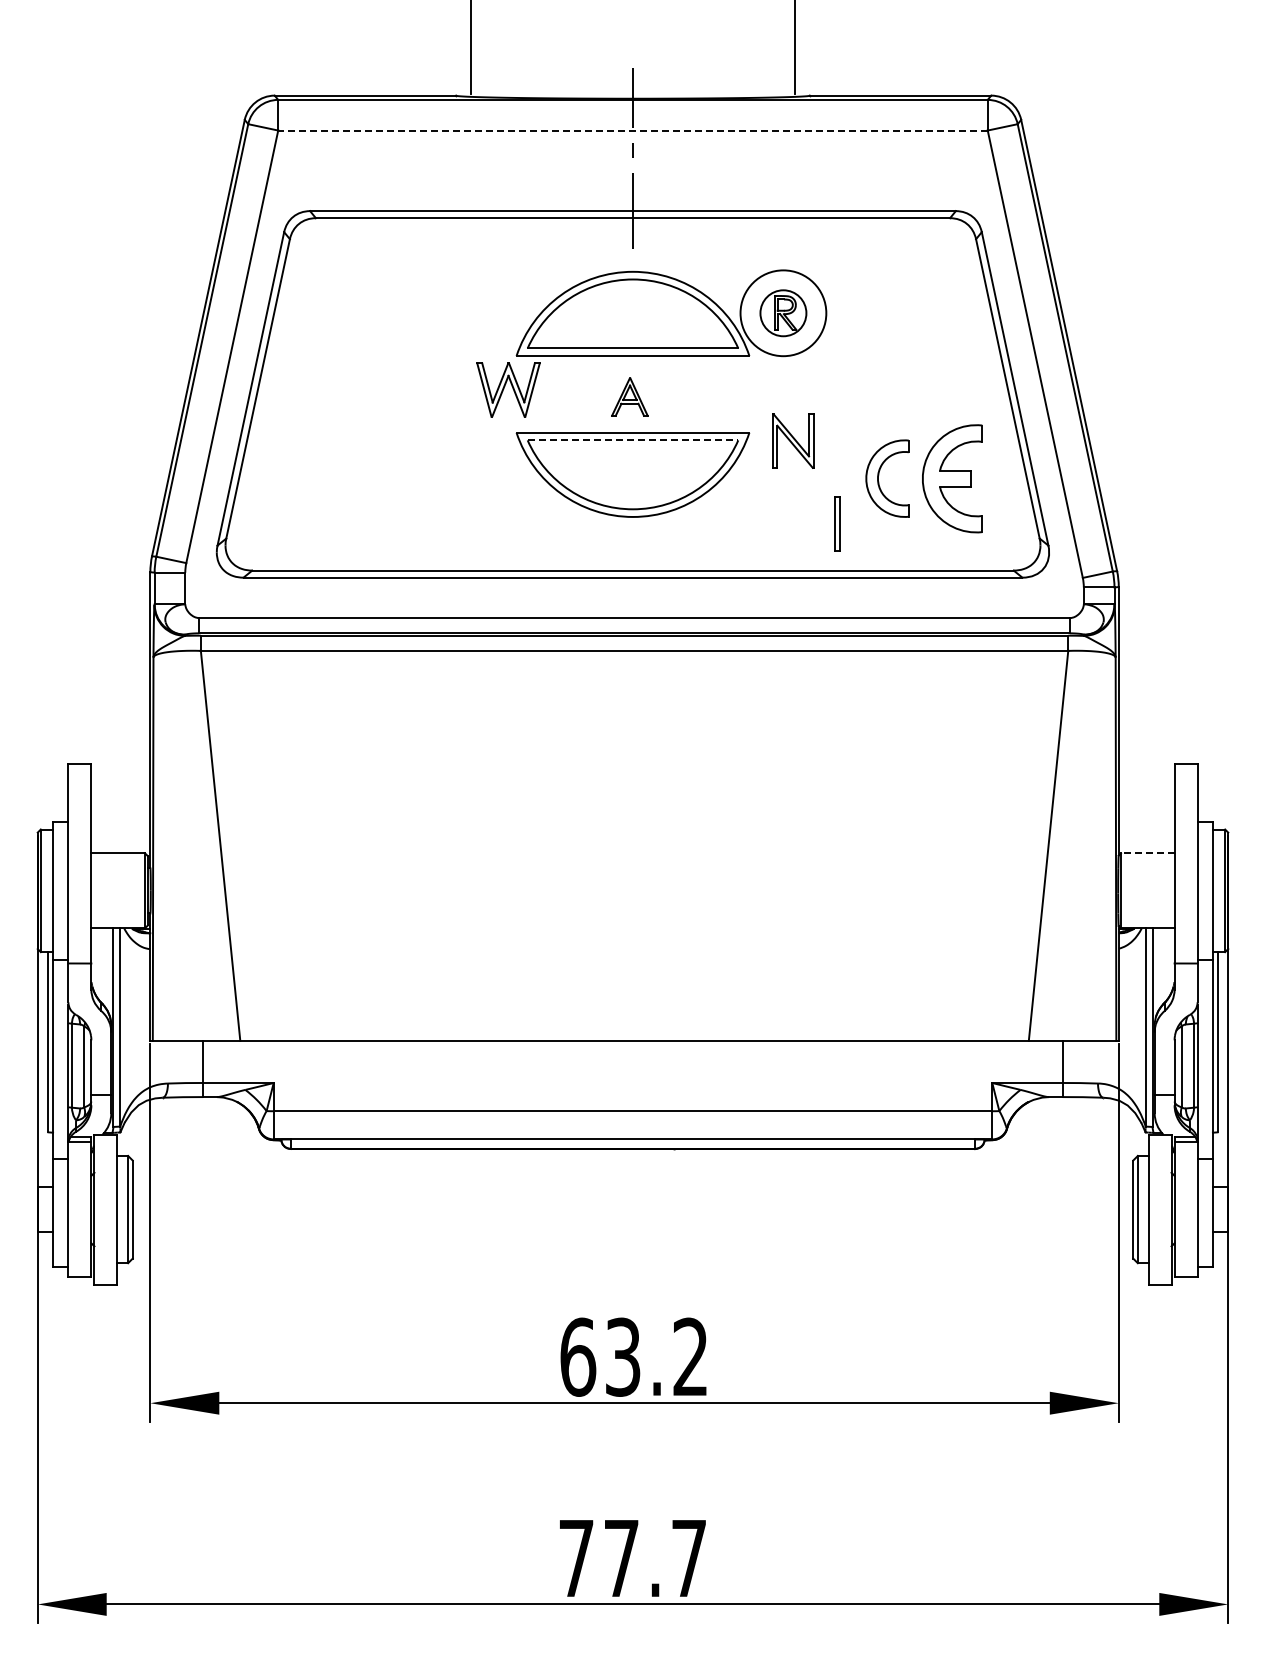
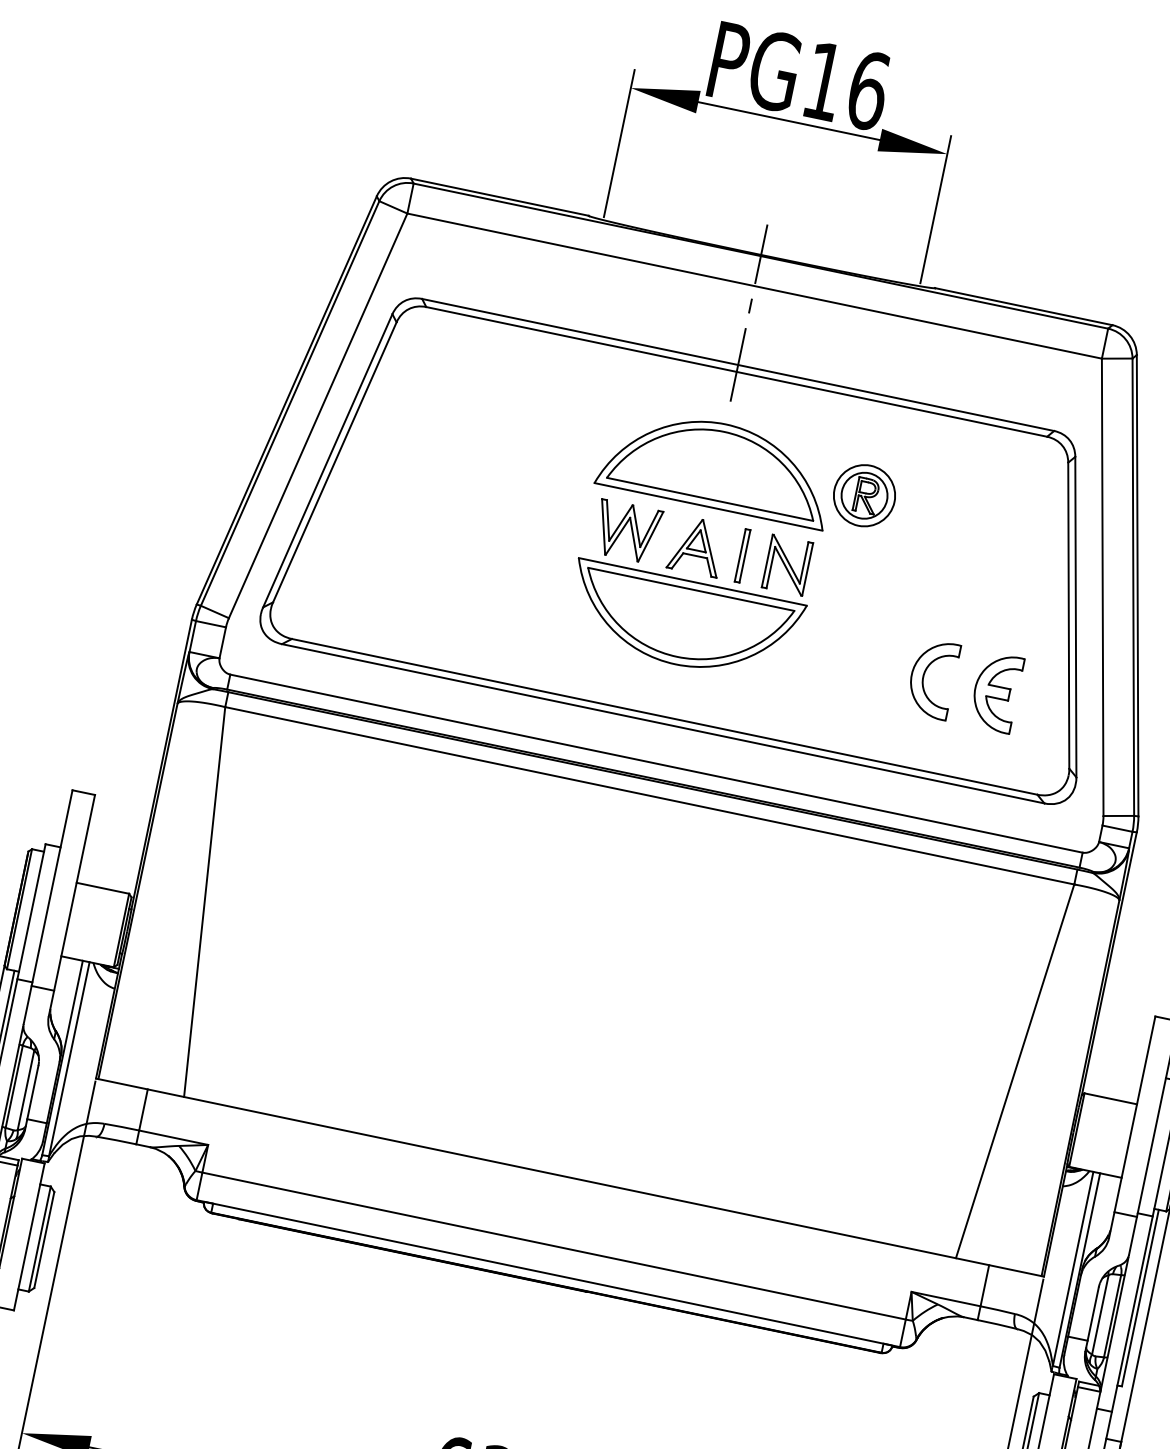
line: (632, 130) -> (754, 285), dashed -> solid
circle: (783, 312) -> (864, 494), size x0.71
part: (508, 389) -> (627, 531), moved
part: (629, 396) -> (696, 545), size x1.43
line: (633, 440) -> (691, 589), dashed -> solid
part: (793, 440) -> (787, 564), moved
part: (952, 478) -> (996, 692), size x0.71
part: (837, 523) -> (742, 555), moved
line: (1147, 853) -> (1110, 1098), dashed -> solid

